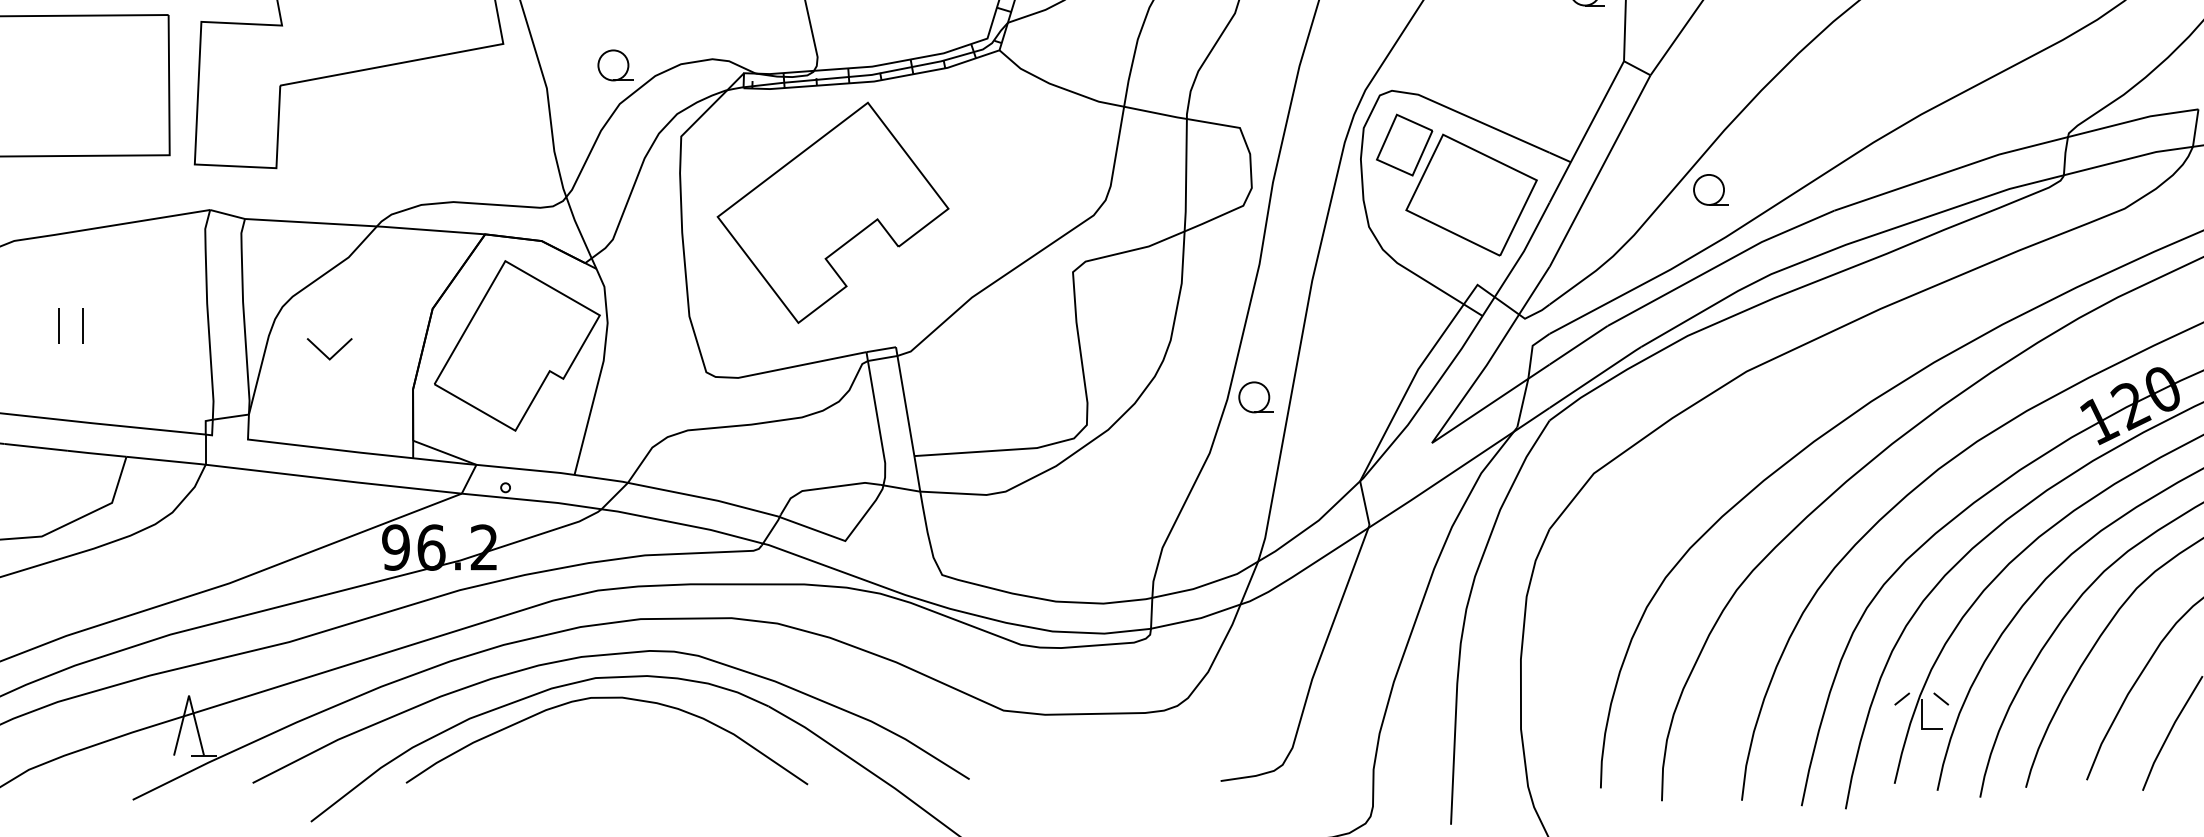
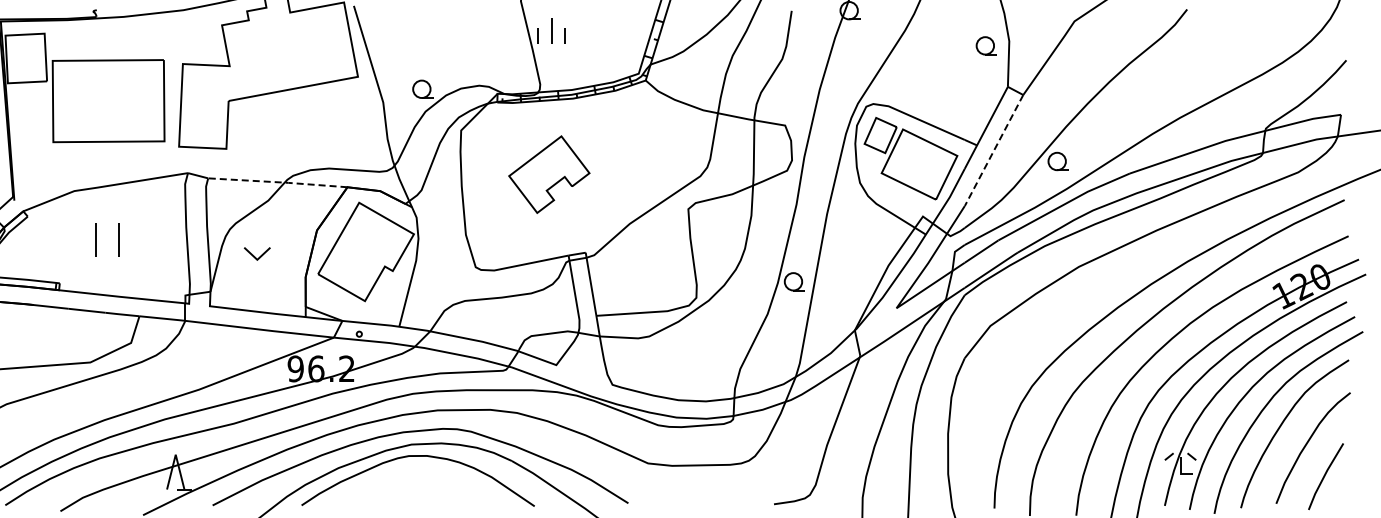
line: (1599, 172) -> (993, 151), solid -> dashed
part: (833, 212) -> (549, 174), size x0.6
line: (366, 226) -> (278, 182), solid -> dashed
part: (69, 326) -> (106, 240), size x1.6

